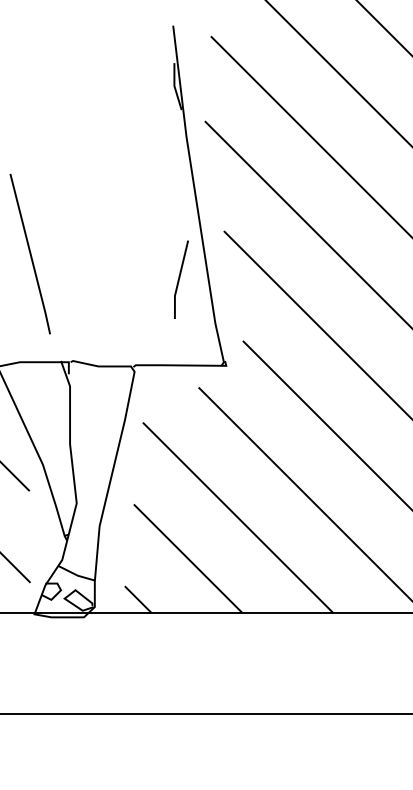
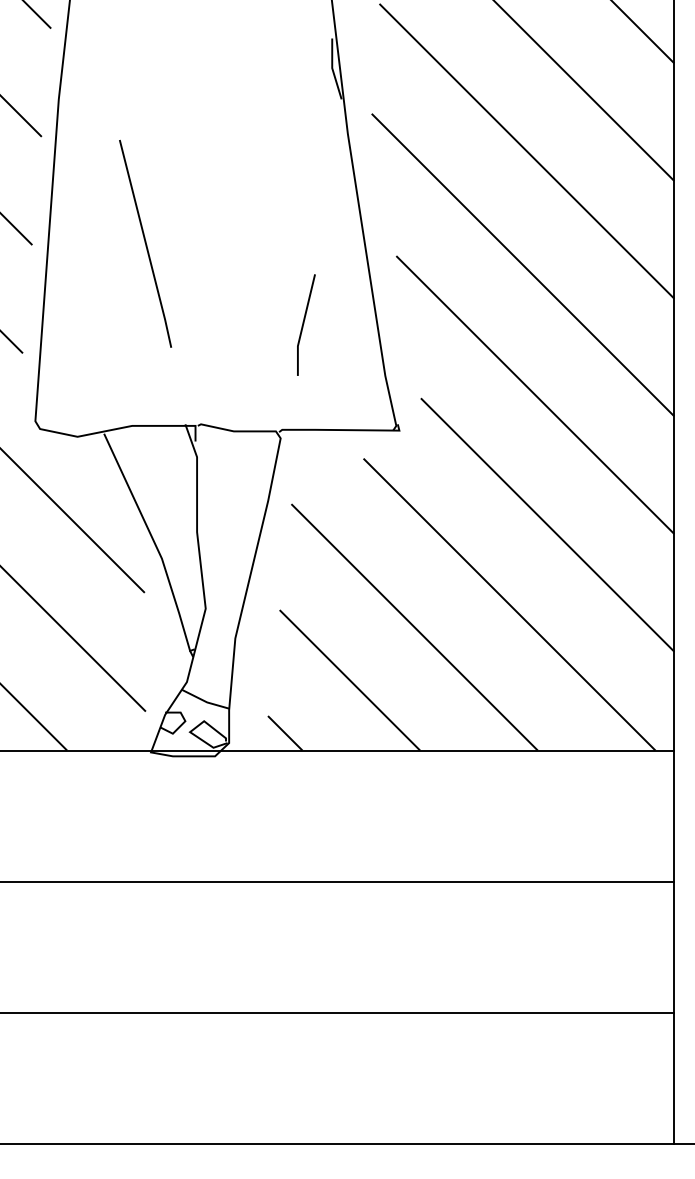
line: (30, 253) -> (145, 243), moved
line: (180, 278) -> (304, 323), moved

